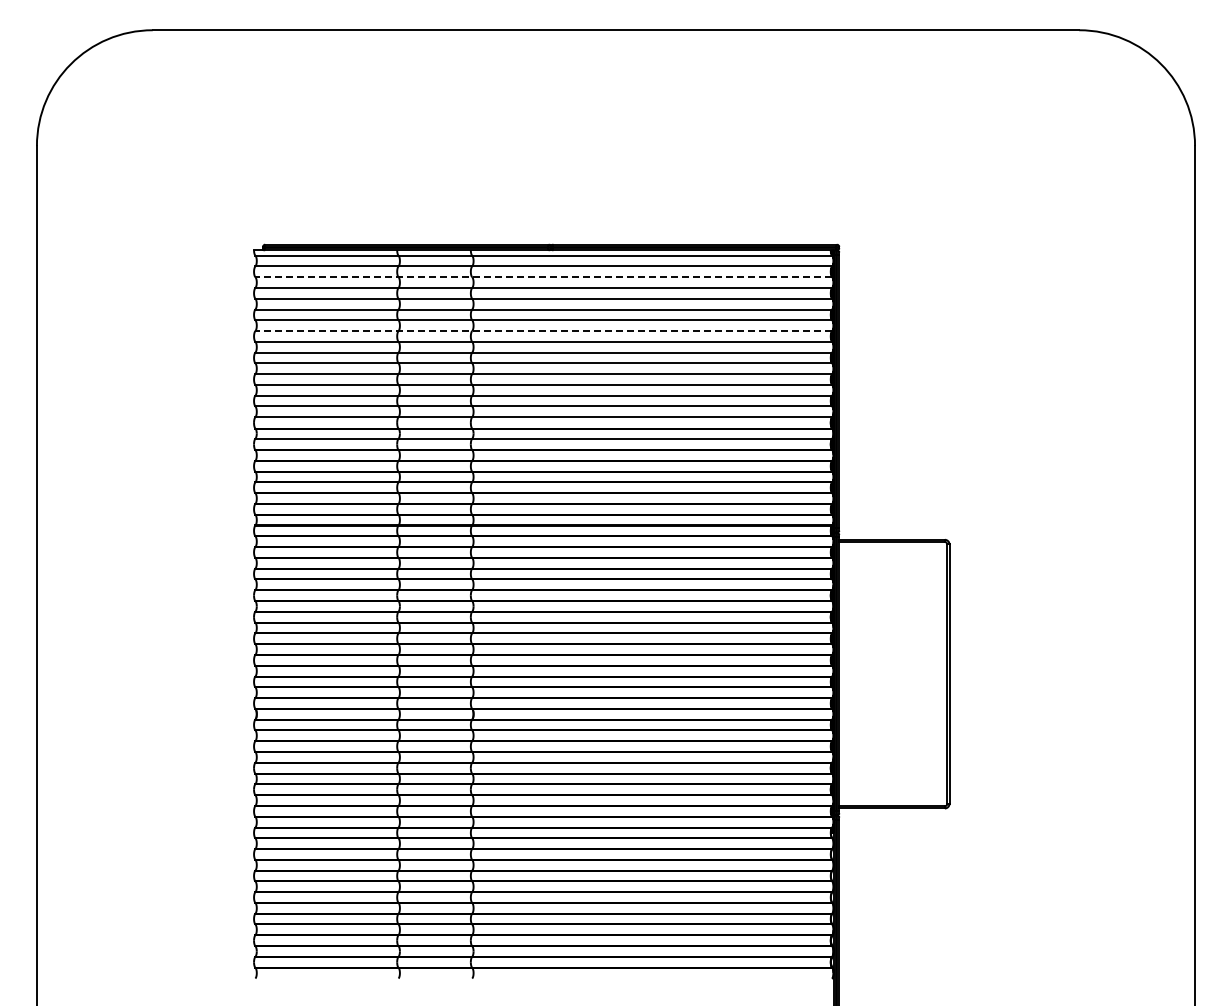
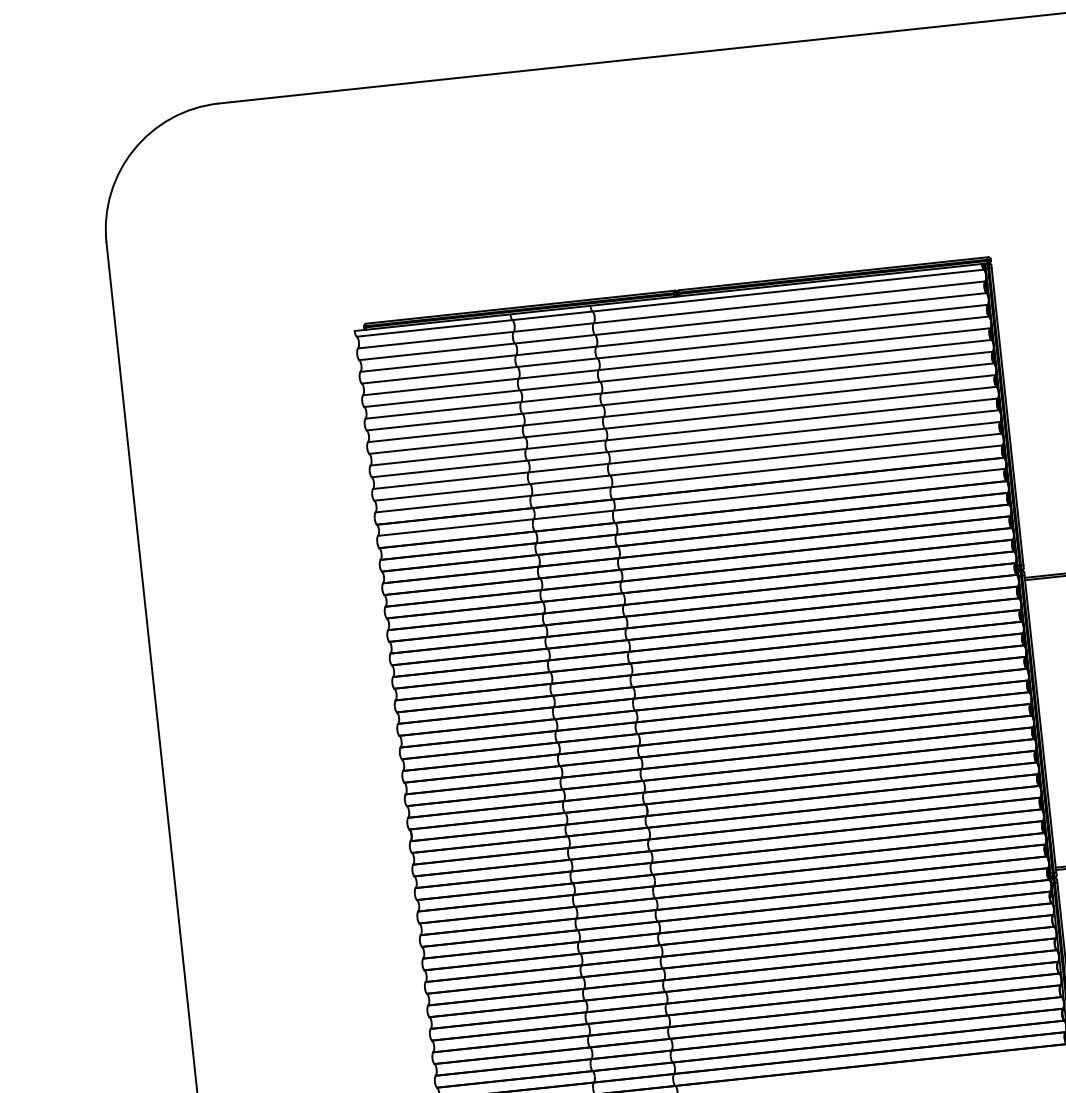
line: (543, 277) -> (672, 326), dashed -> solid
line: (543, 331) -> (678, 385), dashed -> solid

